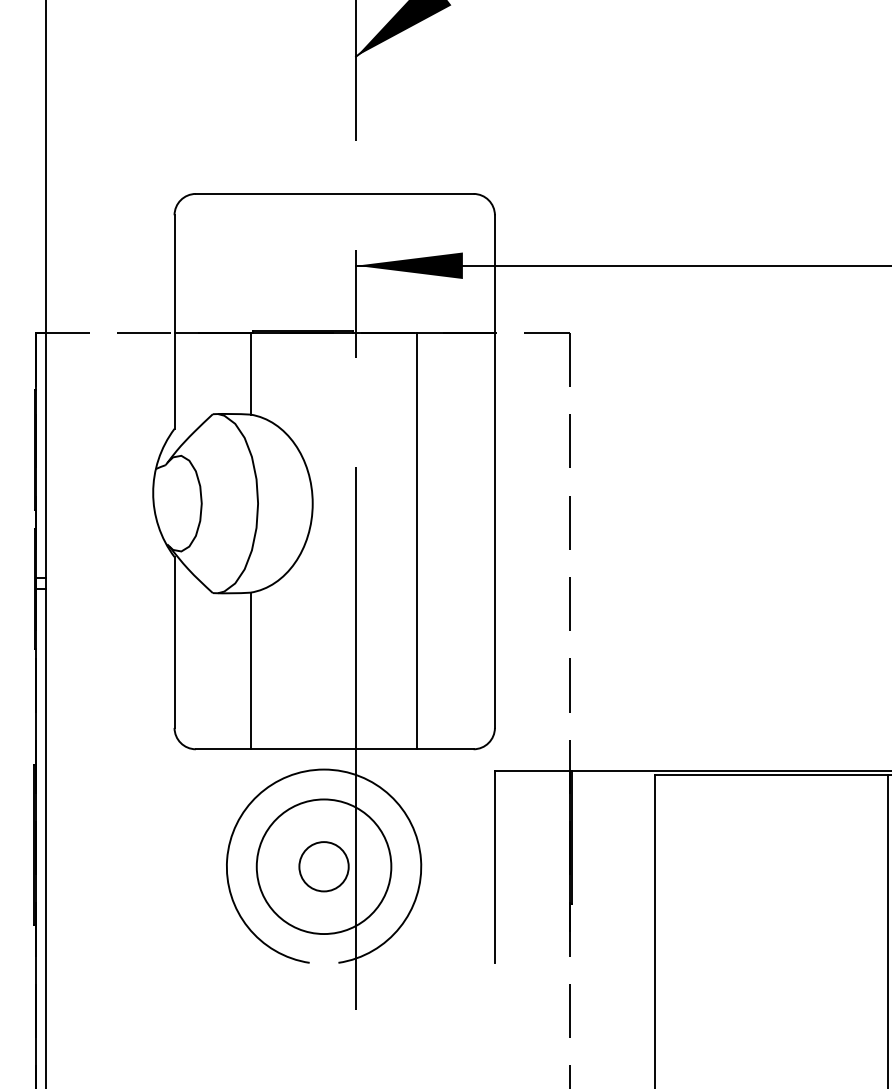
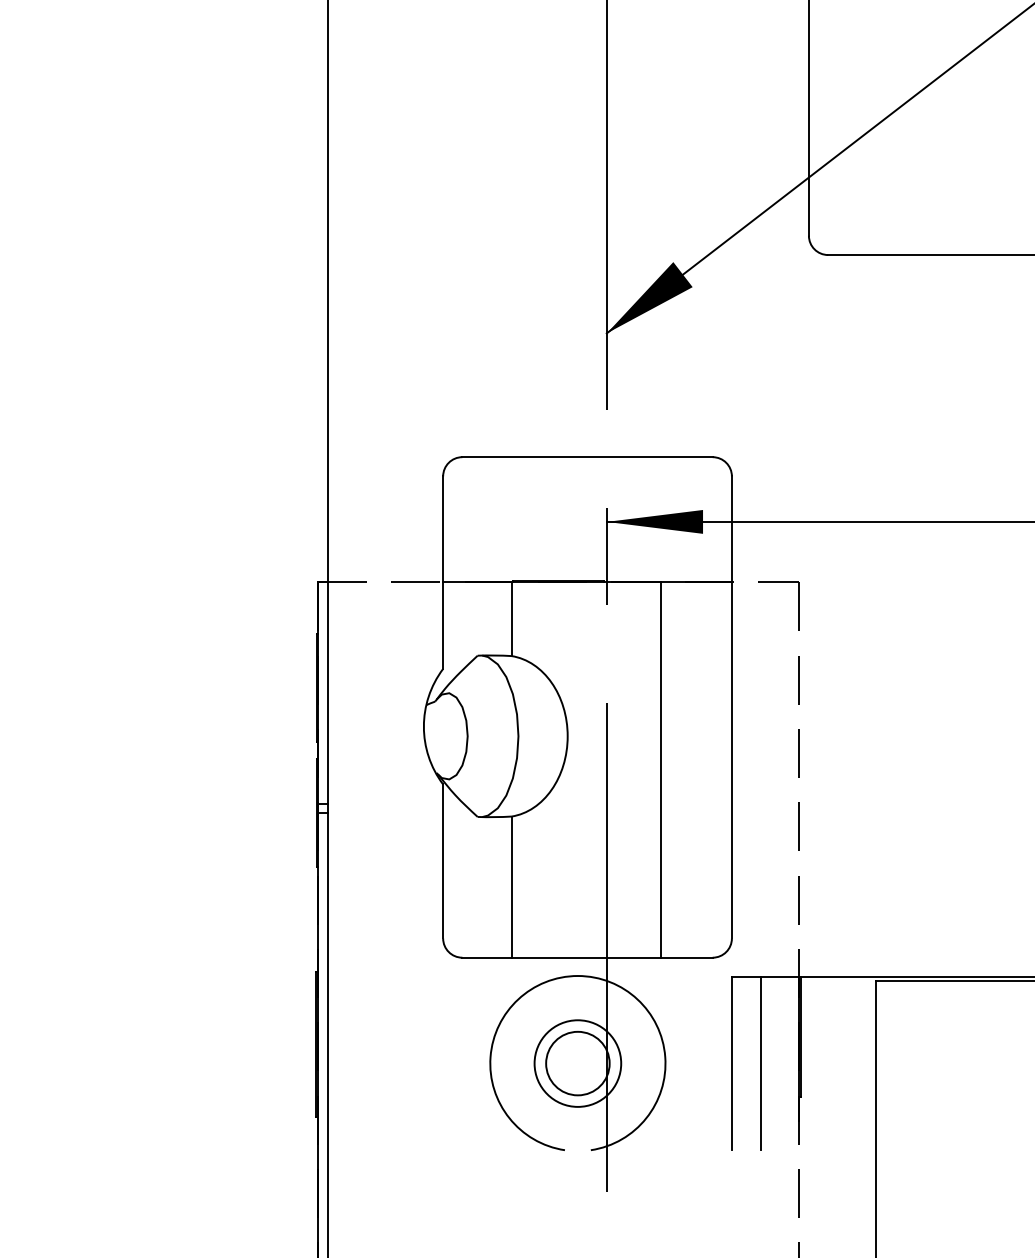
circle: (323, 866) -> (577, 1063), size x0.71
circle: (323, 866) -> (577, 1063), size x1.43
line: (526, 866) -> (760, 1063), added

